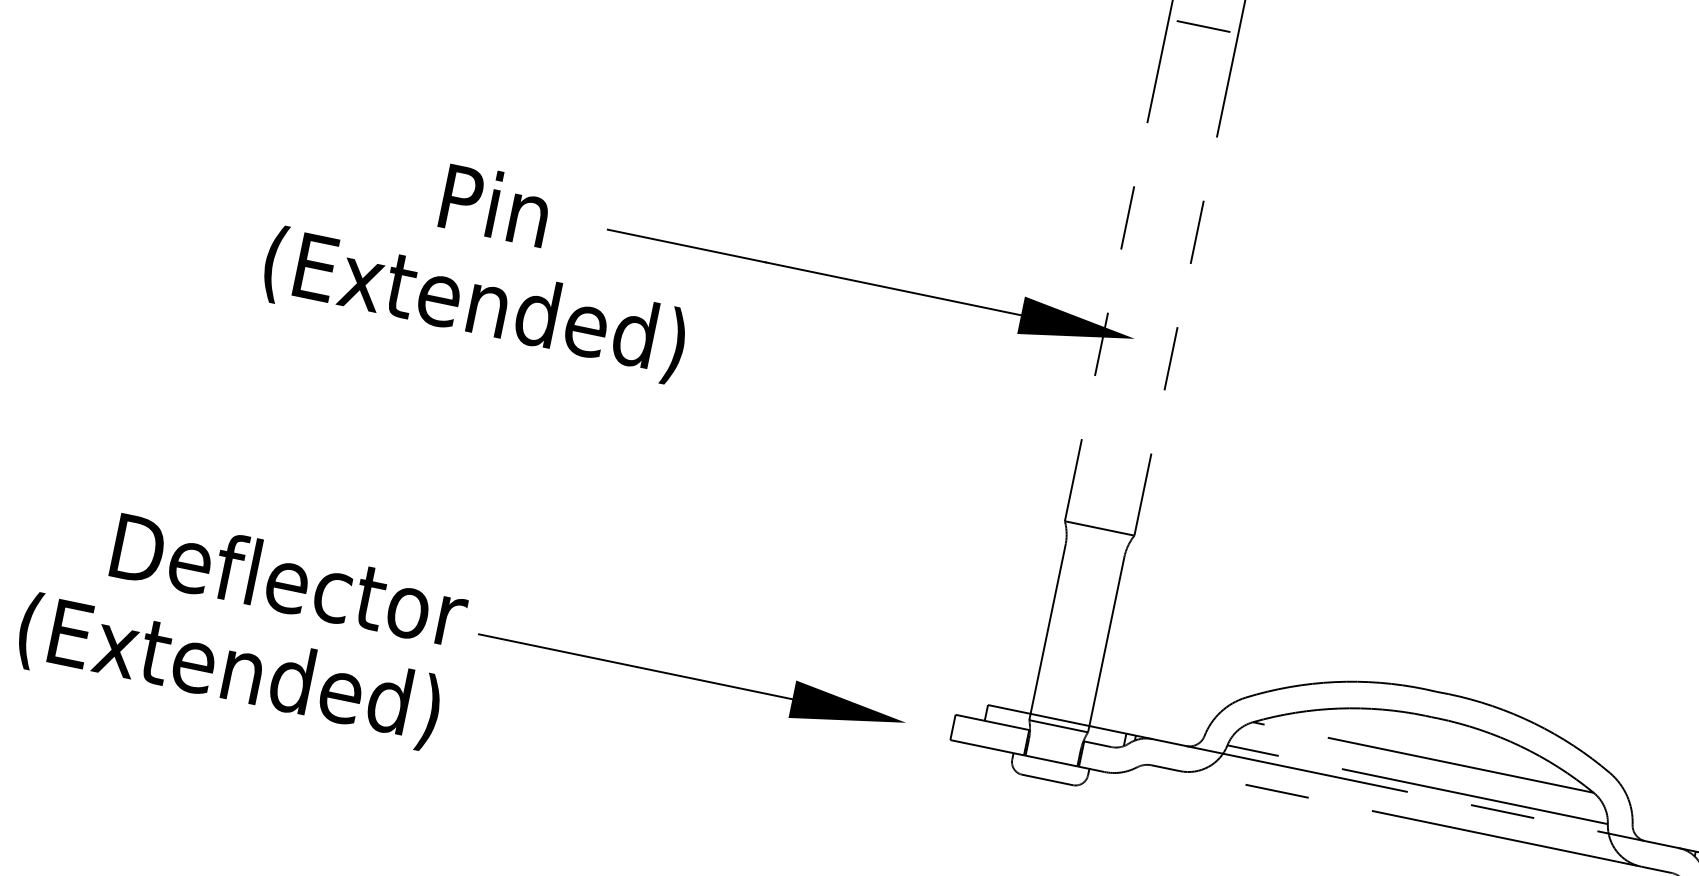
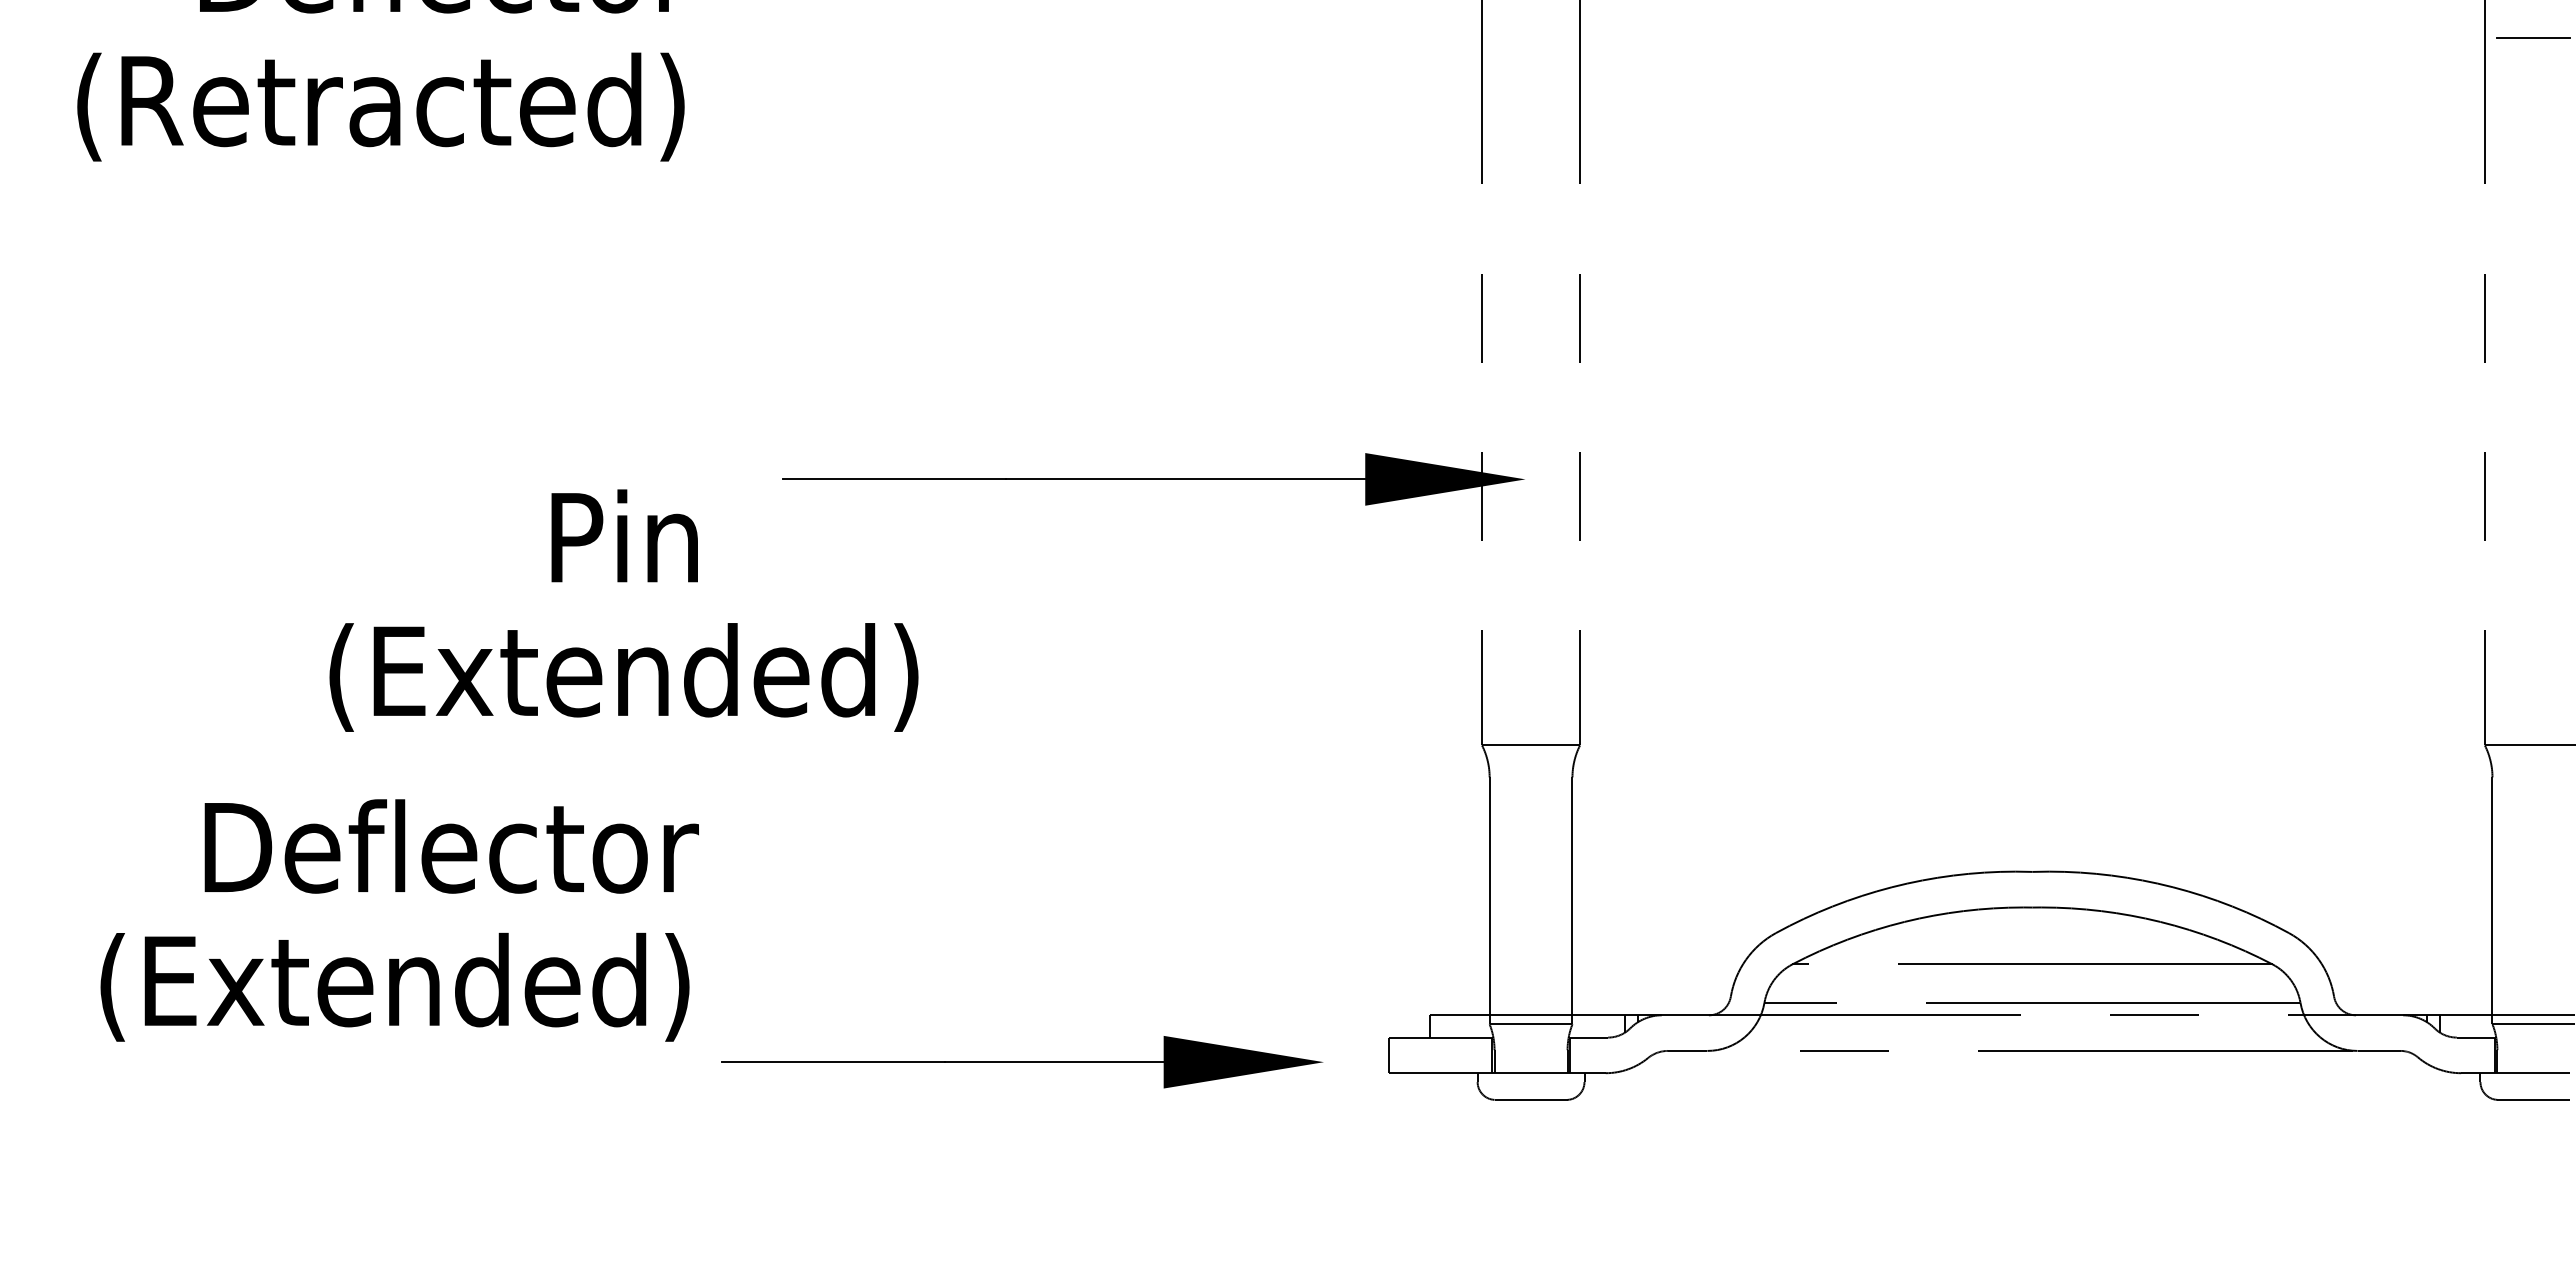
line: (1203, 26) -> (1530, 38), removed
text: (484, 257) -> (623, 610), moved
text: (242, 624) -> (399, 920), moved

